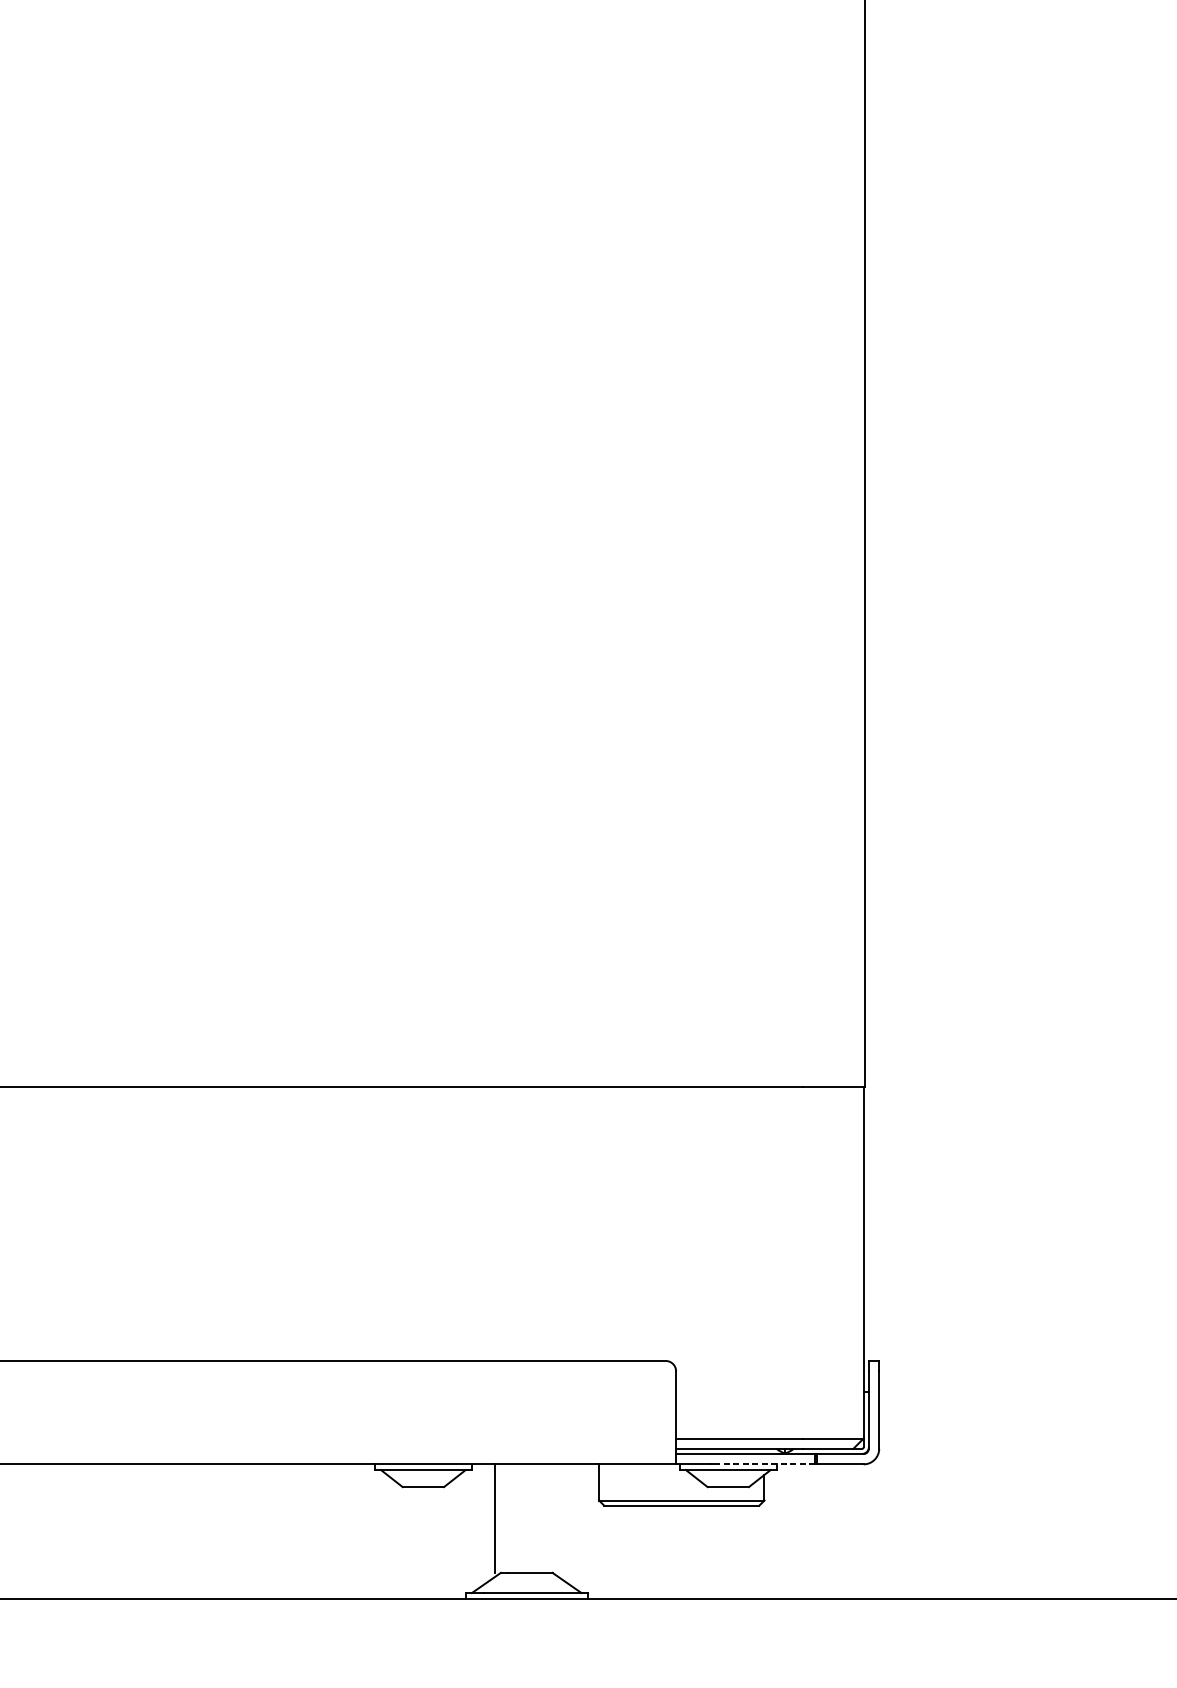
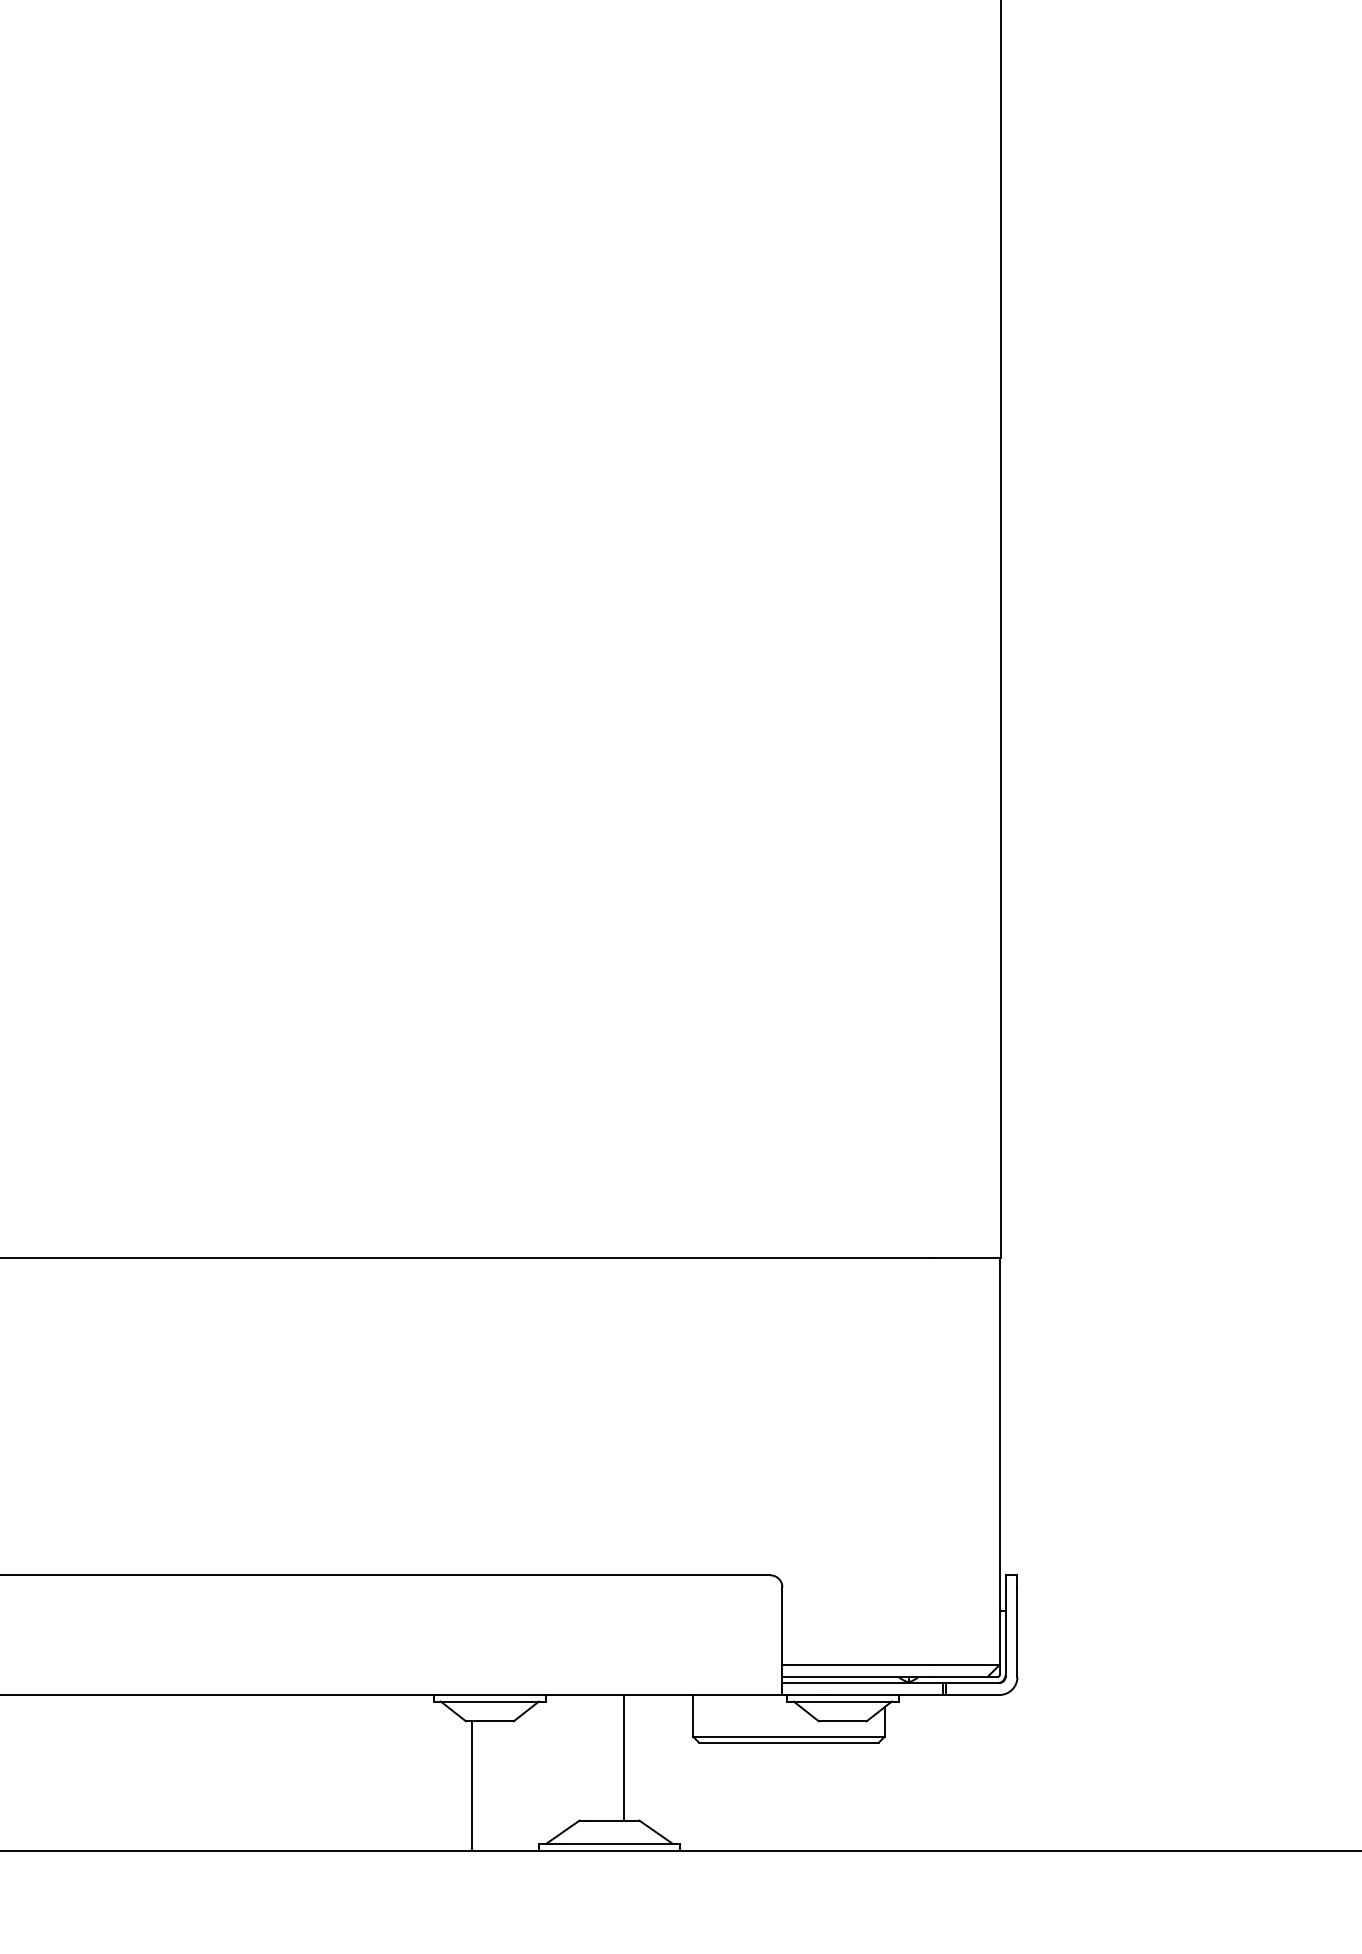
line: (766, 1463) -> (886, 1694), dashed -> solid
line: (495, 1518) -> (624, 1757), moved
line: (407, 1542) -> (471, 1785), added

